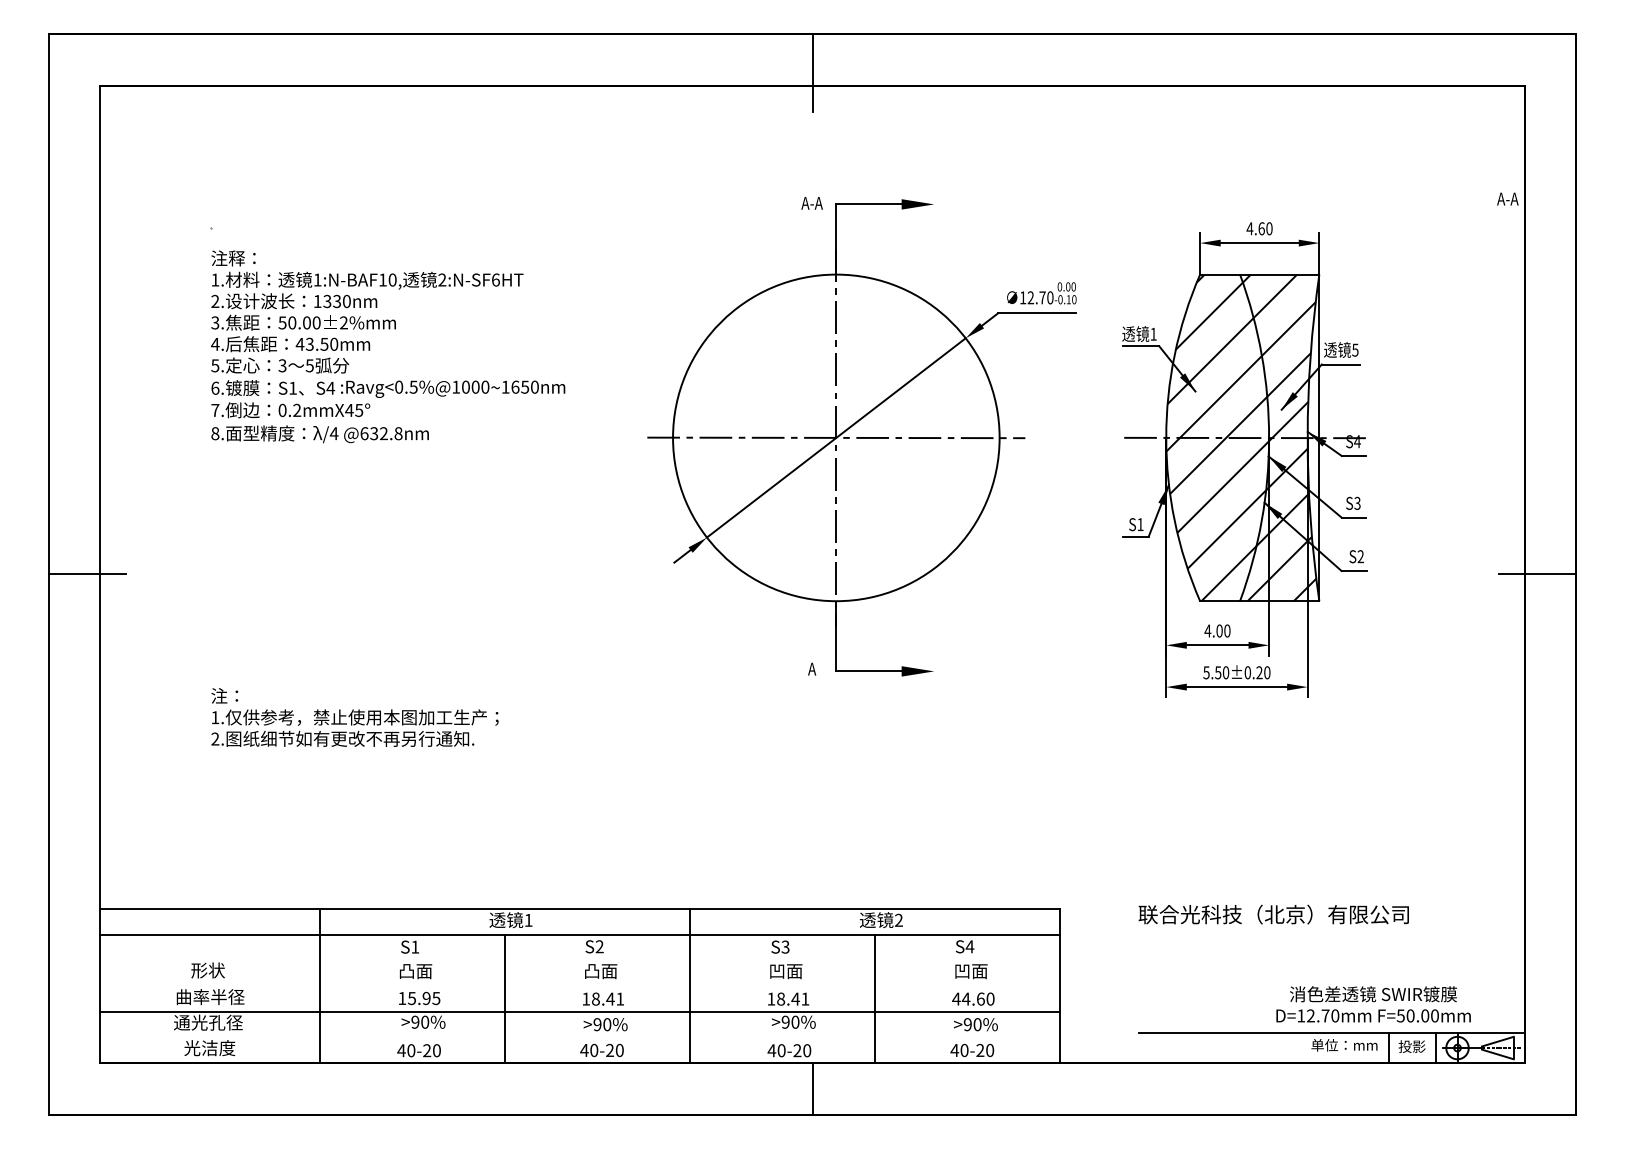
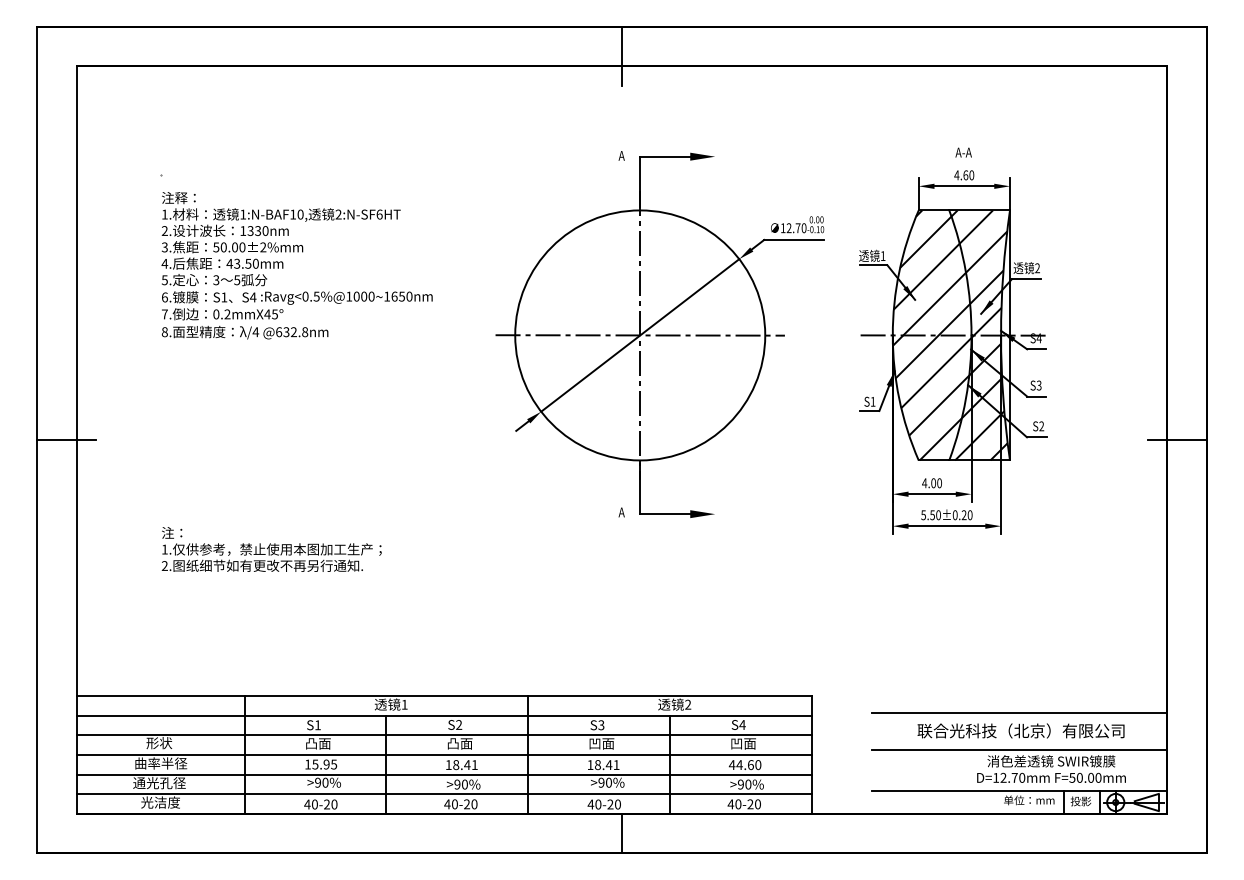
text: (1507, 198) -> (963, 152), moved
text: (811, 203) -> (621, 155), A-A -> A
text: (1355, 349) -> (1037, 267), 5 -> 2
text: (1273, 914) -> (1020, 730), moved
line: (1331, 931) -> (1019, 713), added
line: (580, 960) -> (444, 735), added
line: (1331, 979) -> (1019, 750), added
line: (580, 985) -> (444, 754), added
line: (580, 1037) -> (444, 794), added

